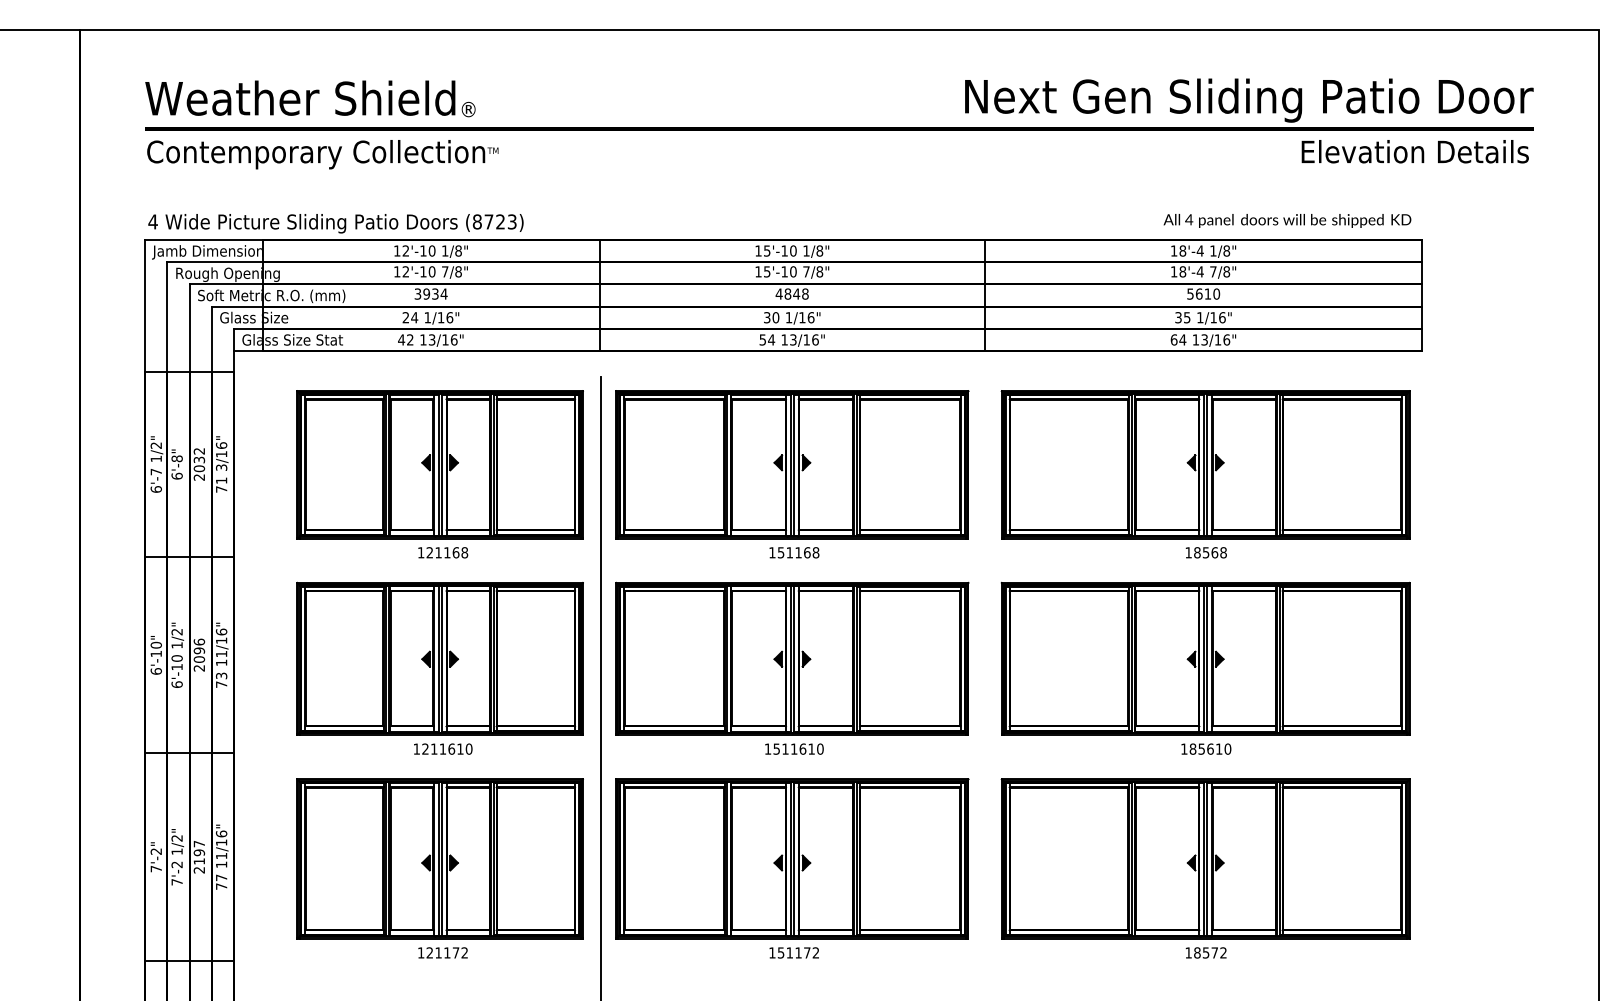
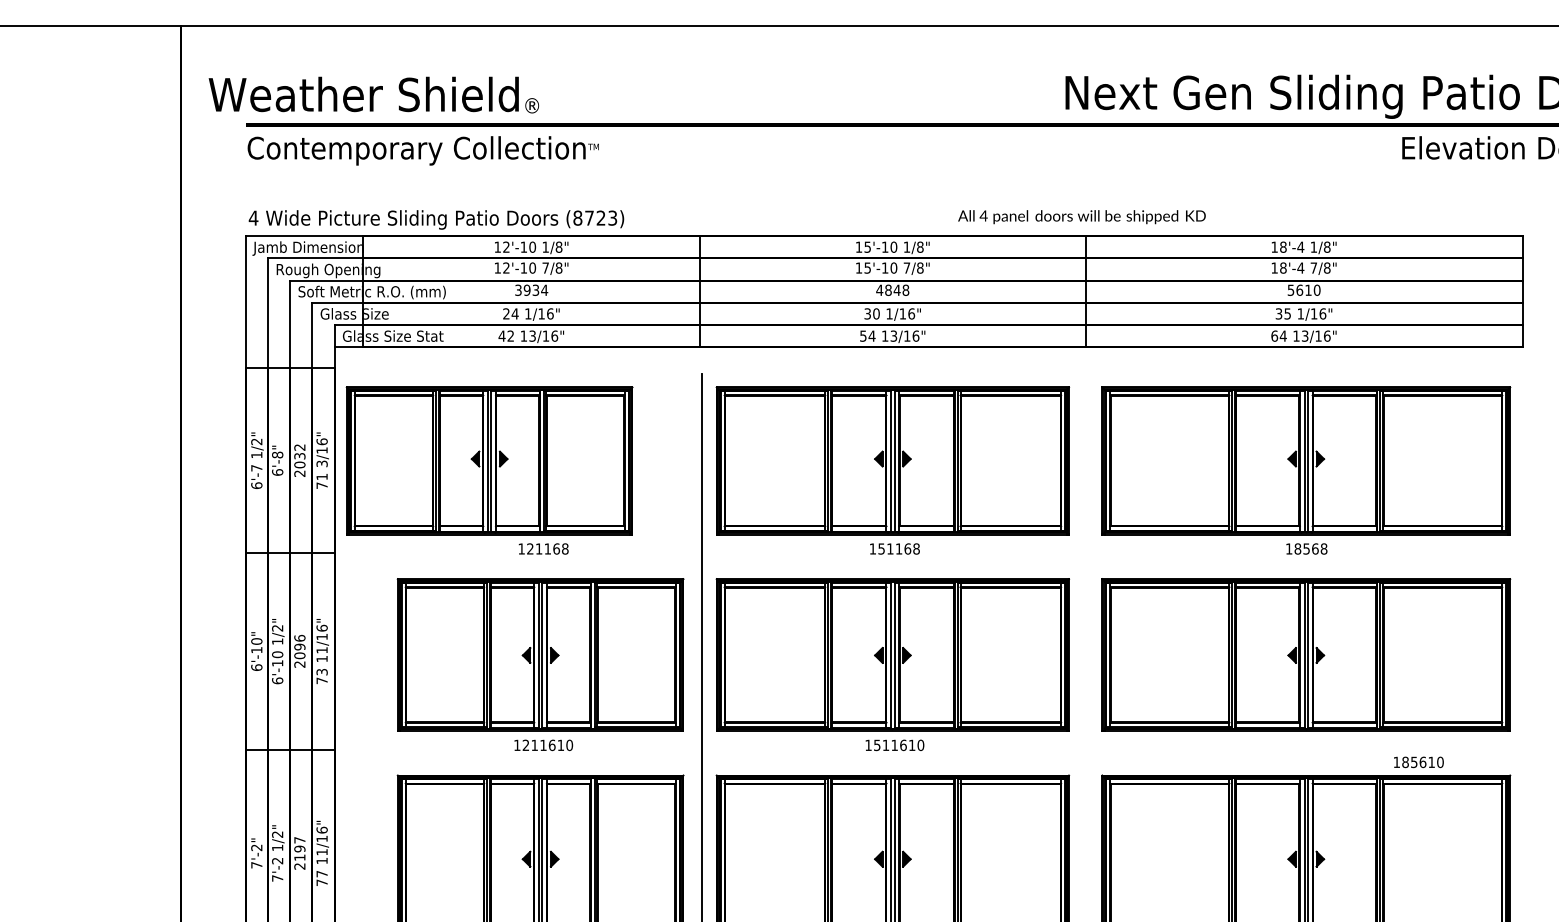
text: (310, 98) -> (374, 94), moved
text: (1287, 220) -> (1082, 216), moved
part: (439, 464) -> (489, 460), moved
text: (1206, 748) -> (1419, 761), moved

